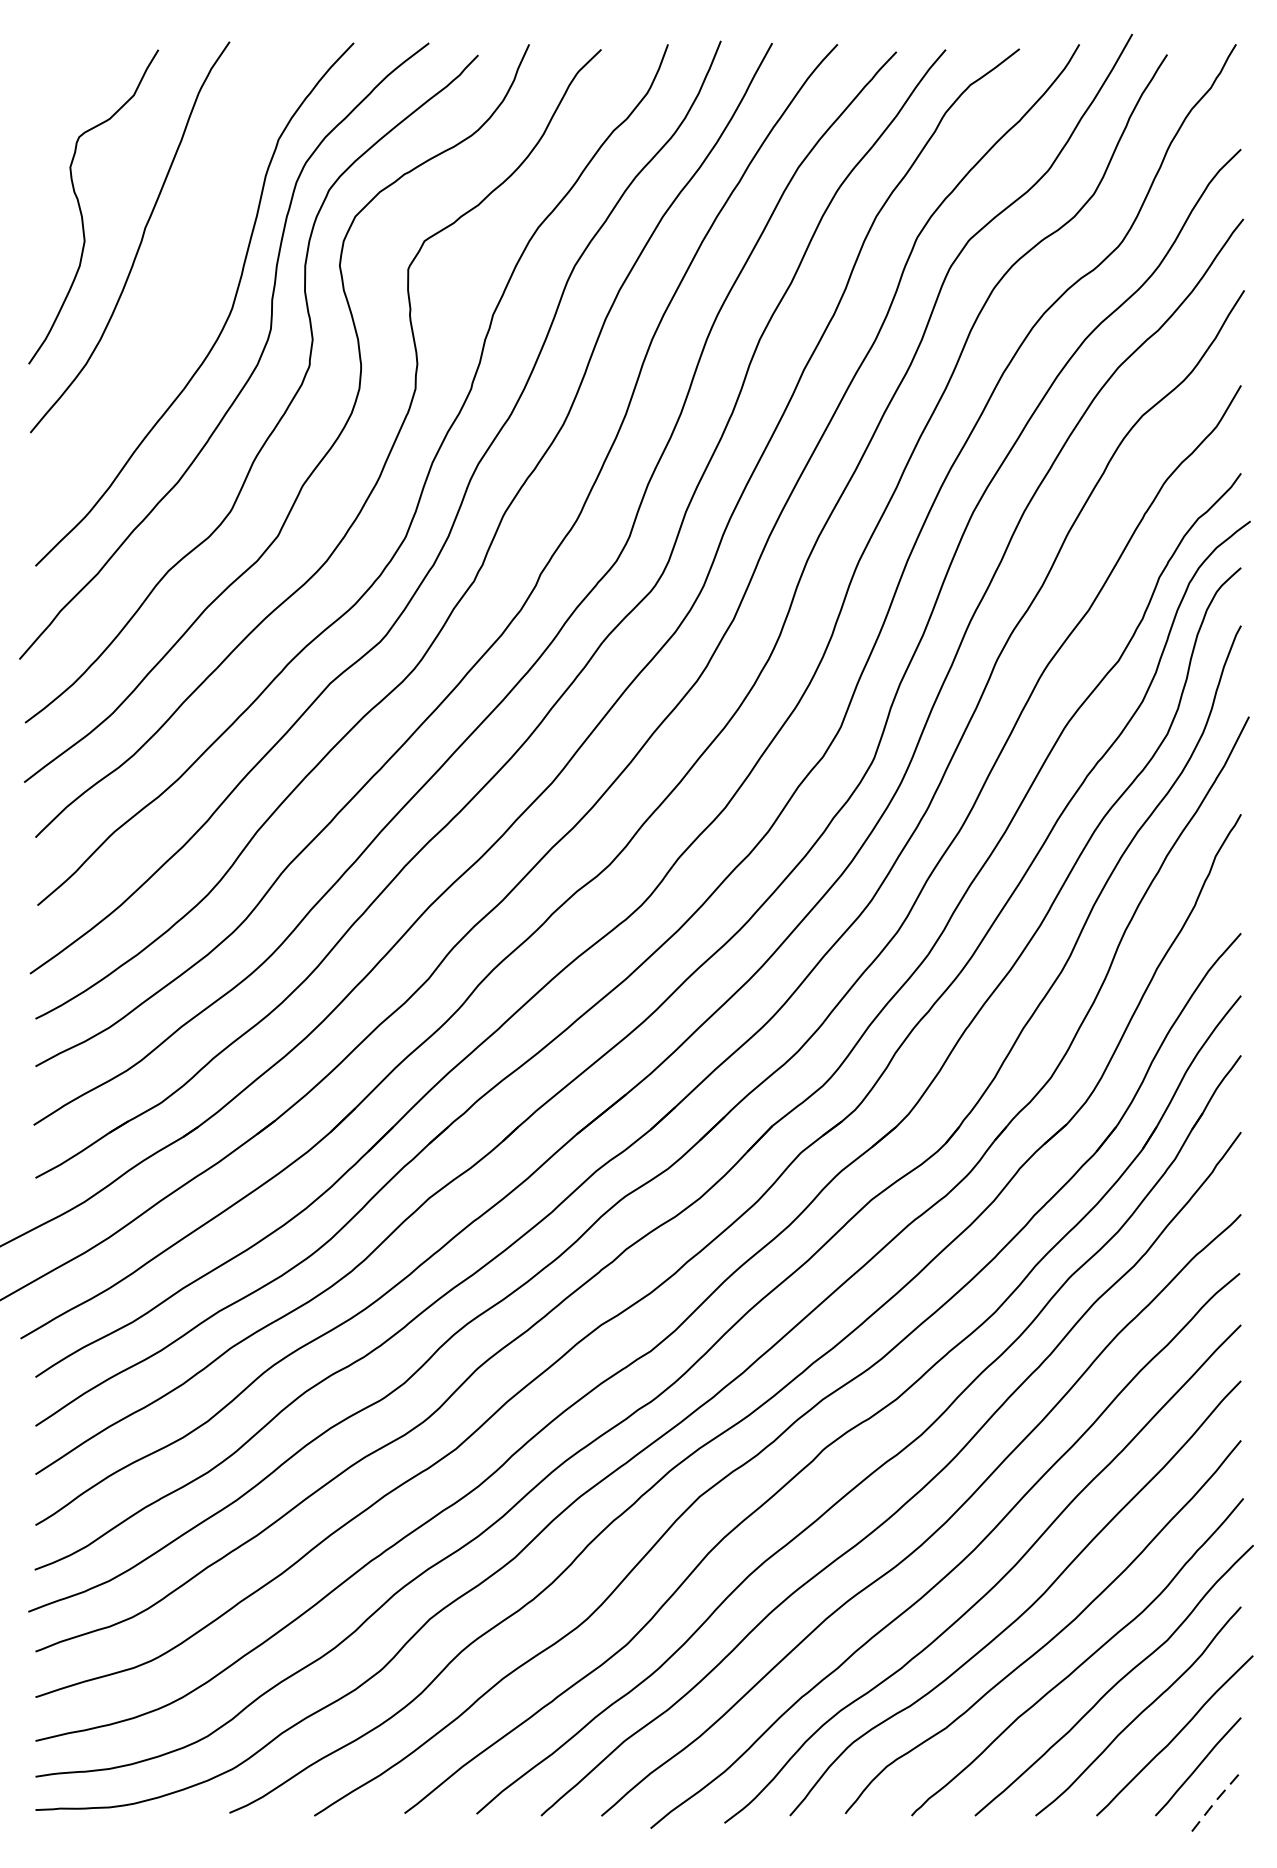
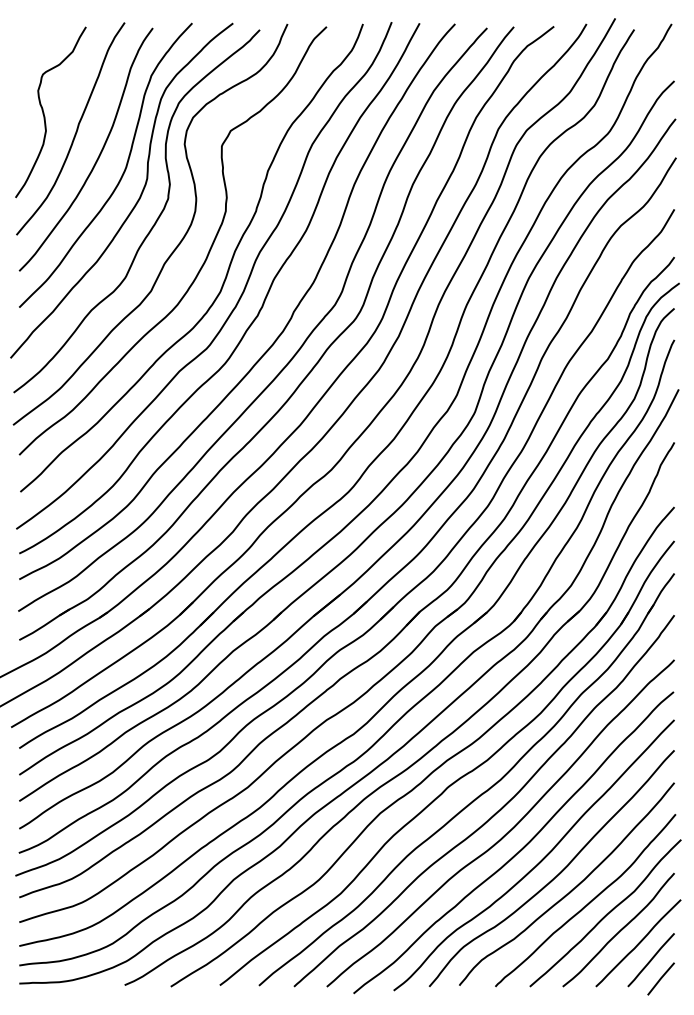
curve: (181, 286) -> (98, 155), added
line: (1217, 1800) -> (661, 978), dashed -> solid

